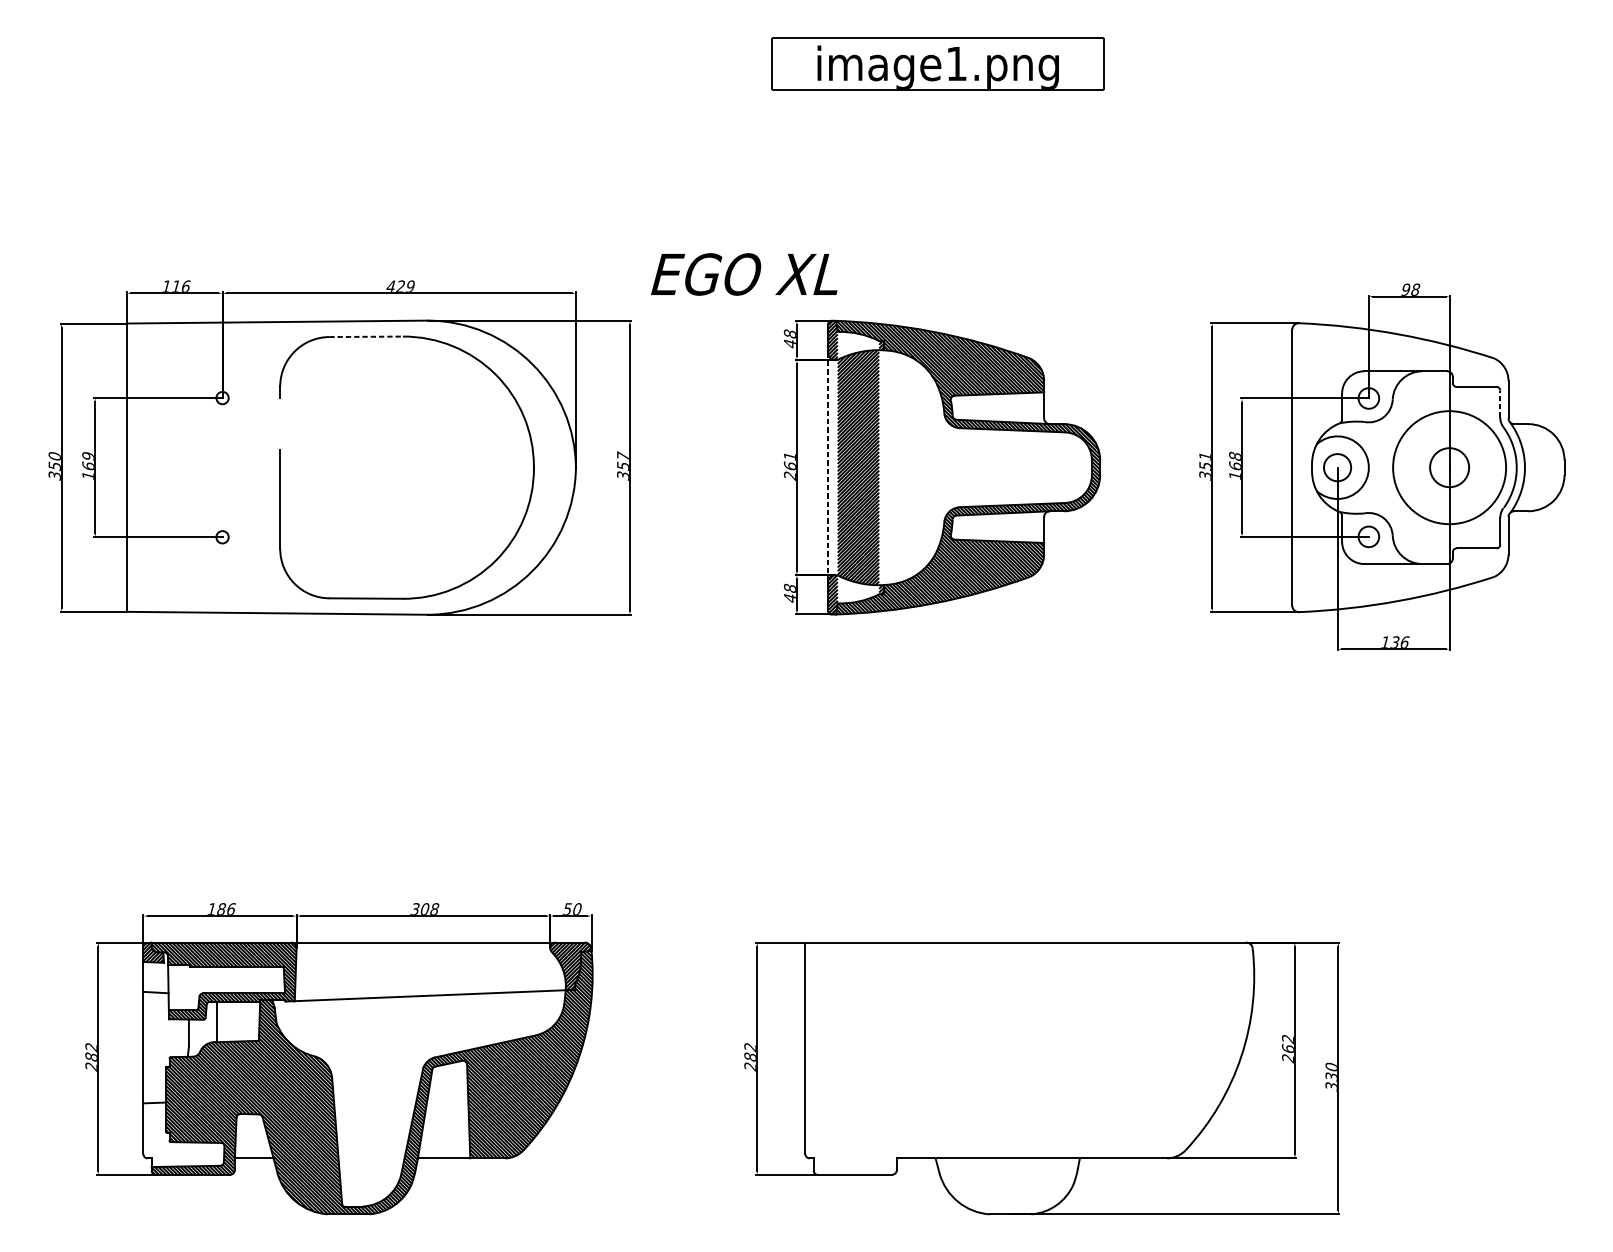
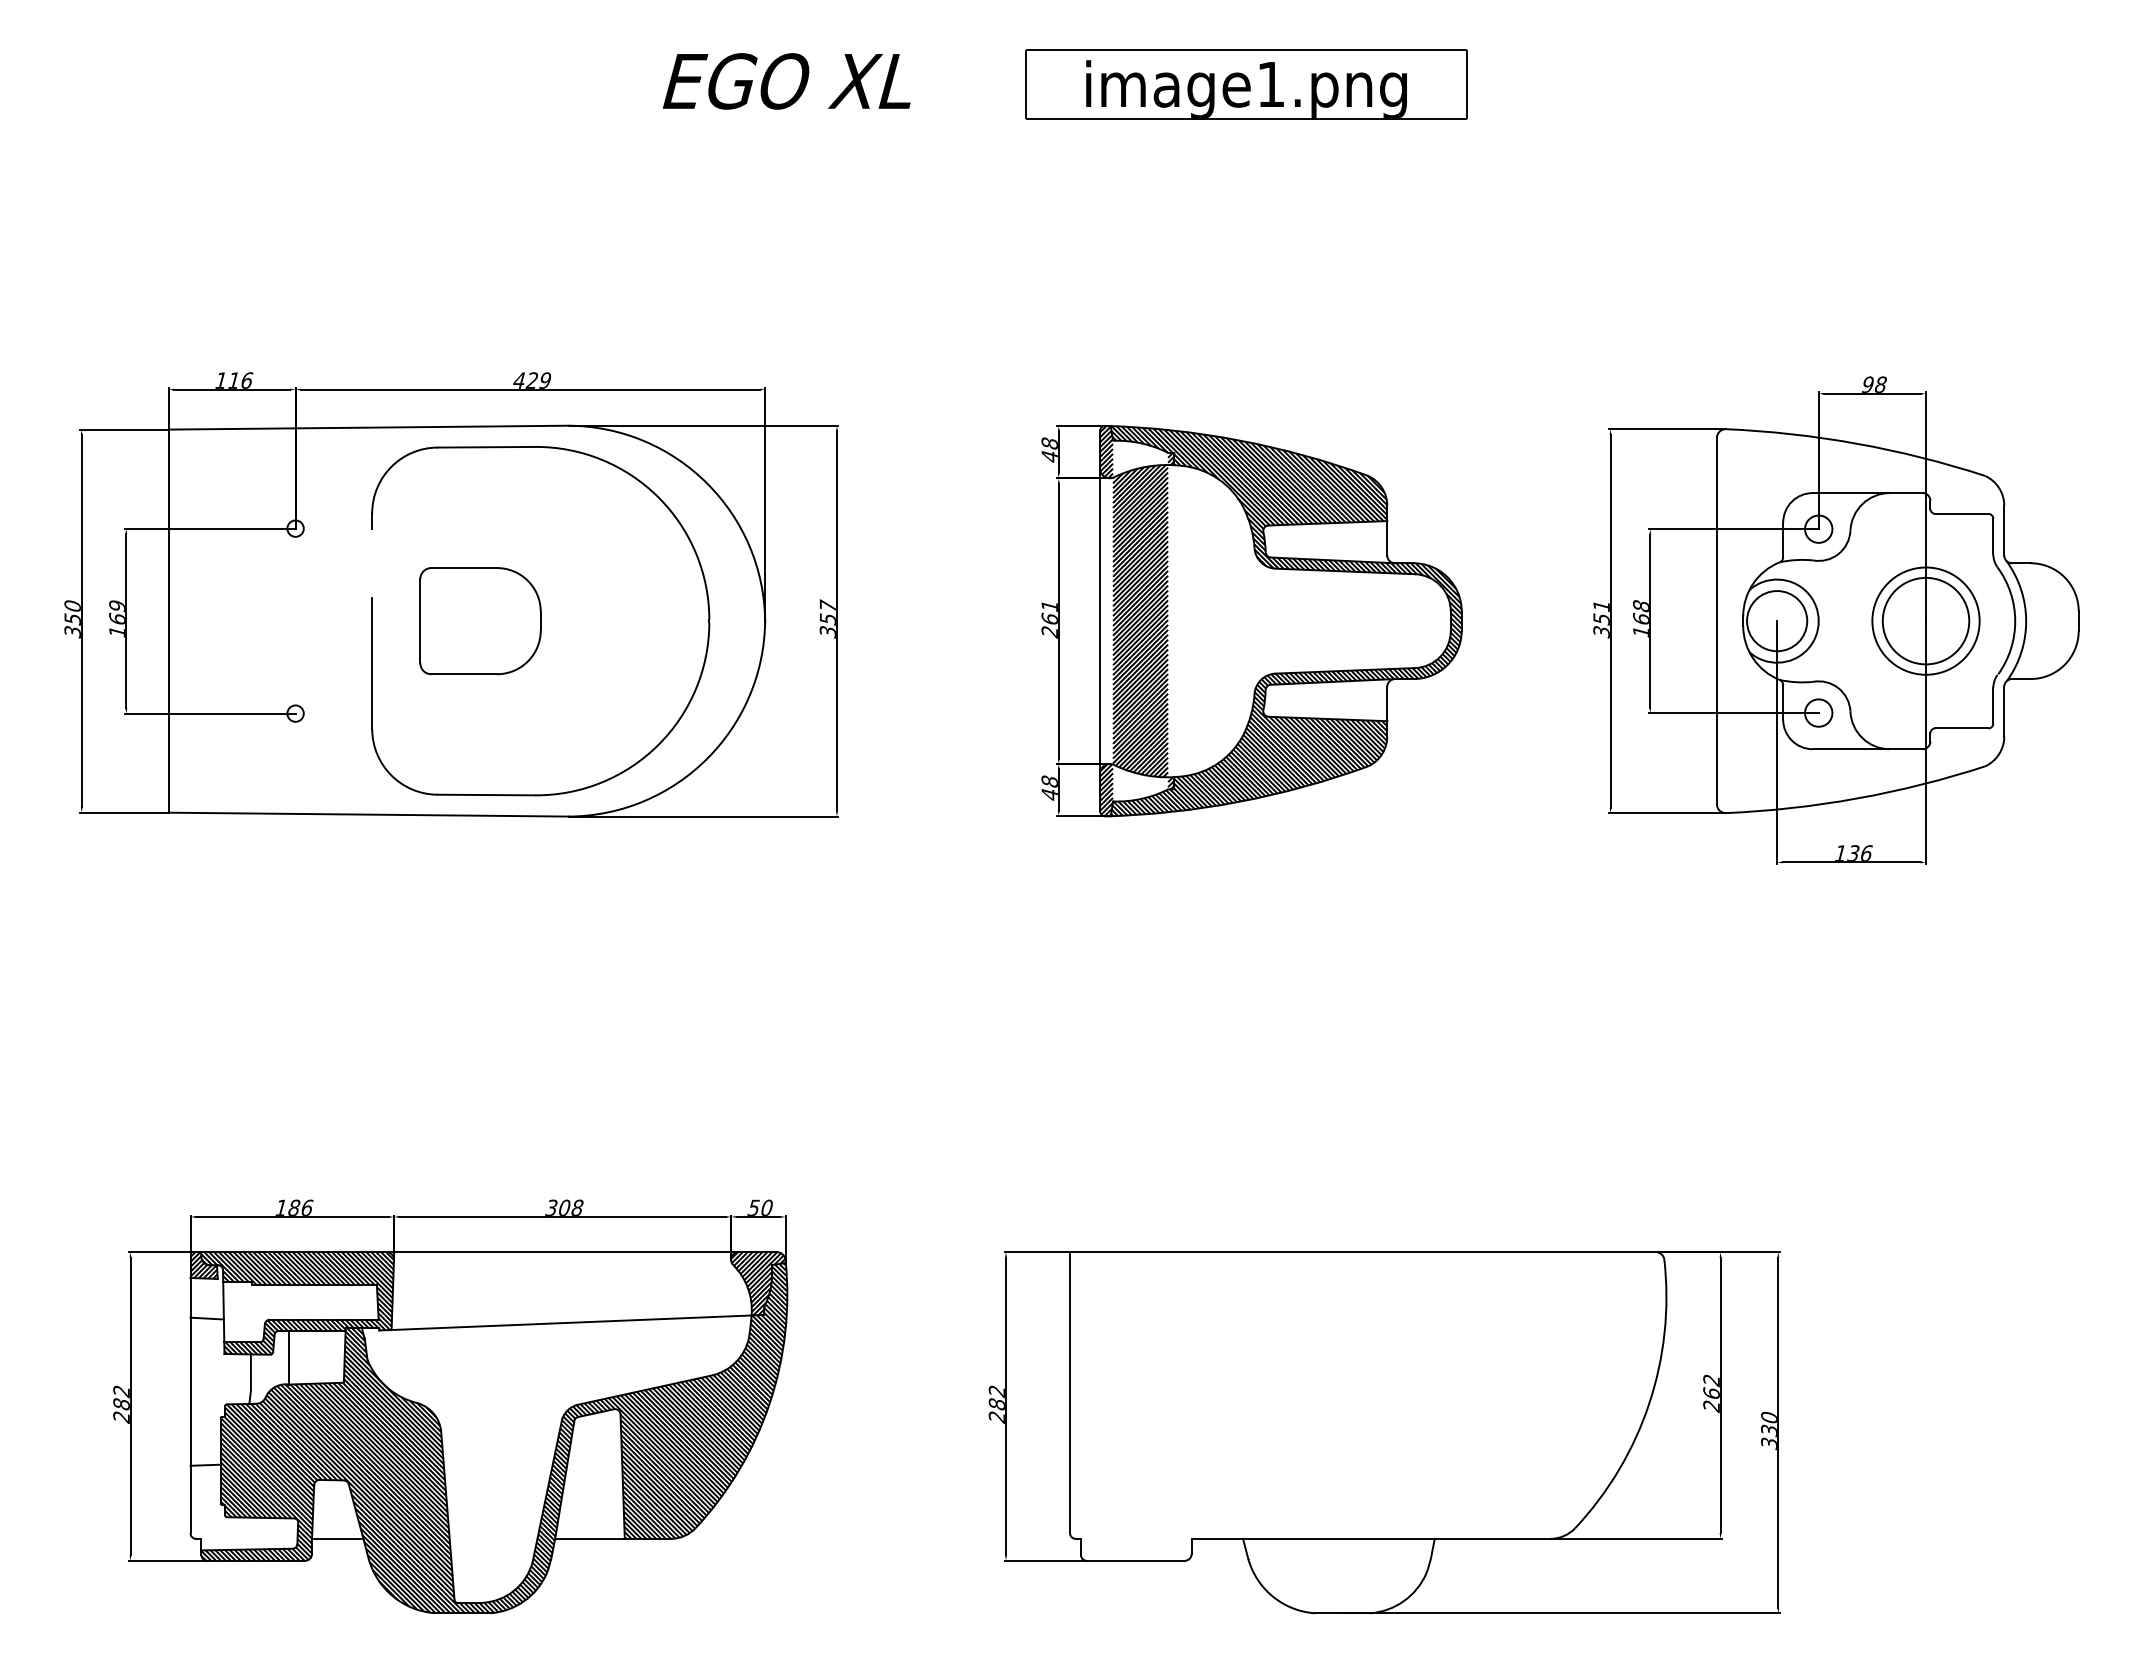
text: (744, 274) -> (786, 81), moved
line: (366, 337) -> (486, 447), dashed -> solid
line: (1500, 403) -> (1993, 536), dashed -> solid
part: (361, 467) -> (480, 621), added
line: (827, 467) -> (1099, 621), dashed -> solid
circle: (1337, 467) -> (1777, 621), size x1.67
circle: (1449, 467) -> (1925, 620), size x0.71
circle: (1449, 467) -> (1925, 620), size x1.67

